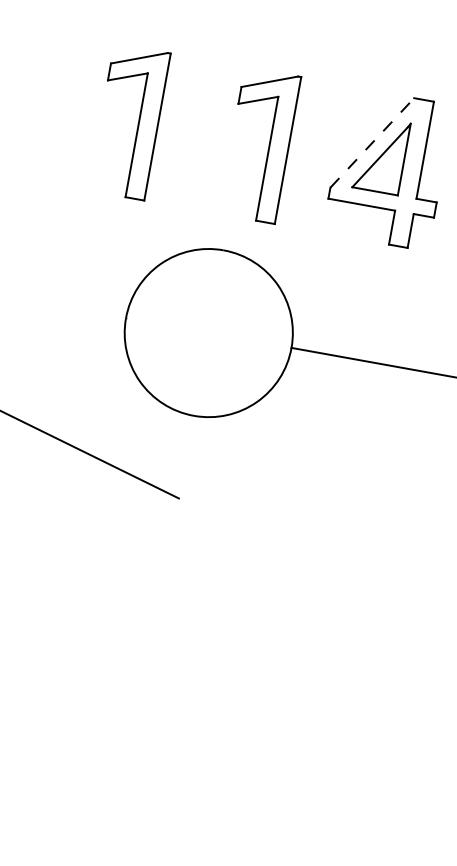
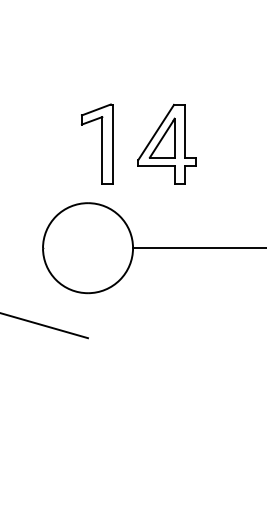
part: (130, 120) -> (26, 143), removed
line: (372, 143) -> (156, 132), dashed -> solid

